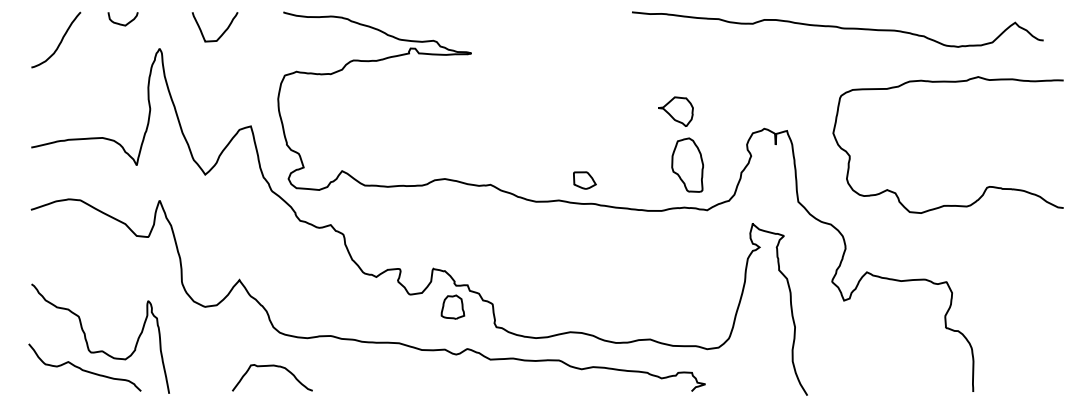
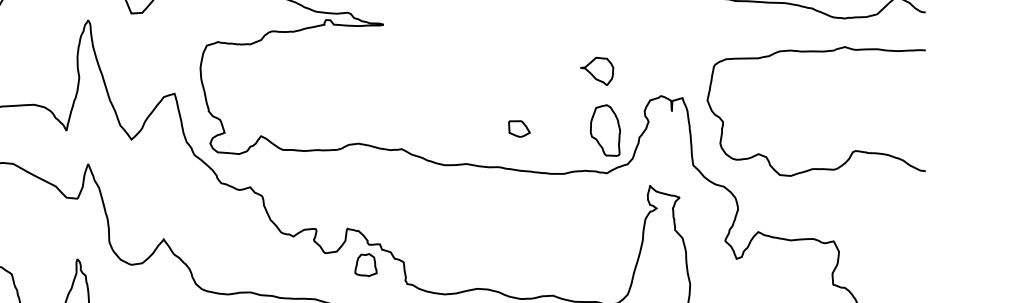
part: (675, 111) -> (596, 71), moved
part: (687, 164) -> (605, 129), moved
part: (584, 180) -> (519, 128), moved
curve: (987, 186) -> (853, 150), moved

